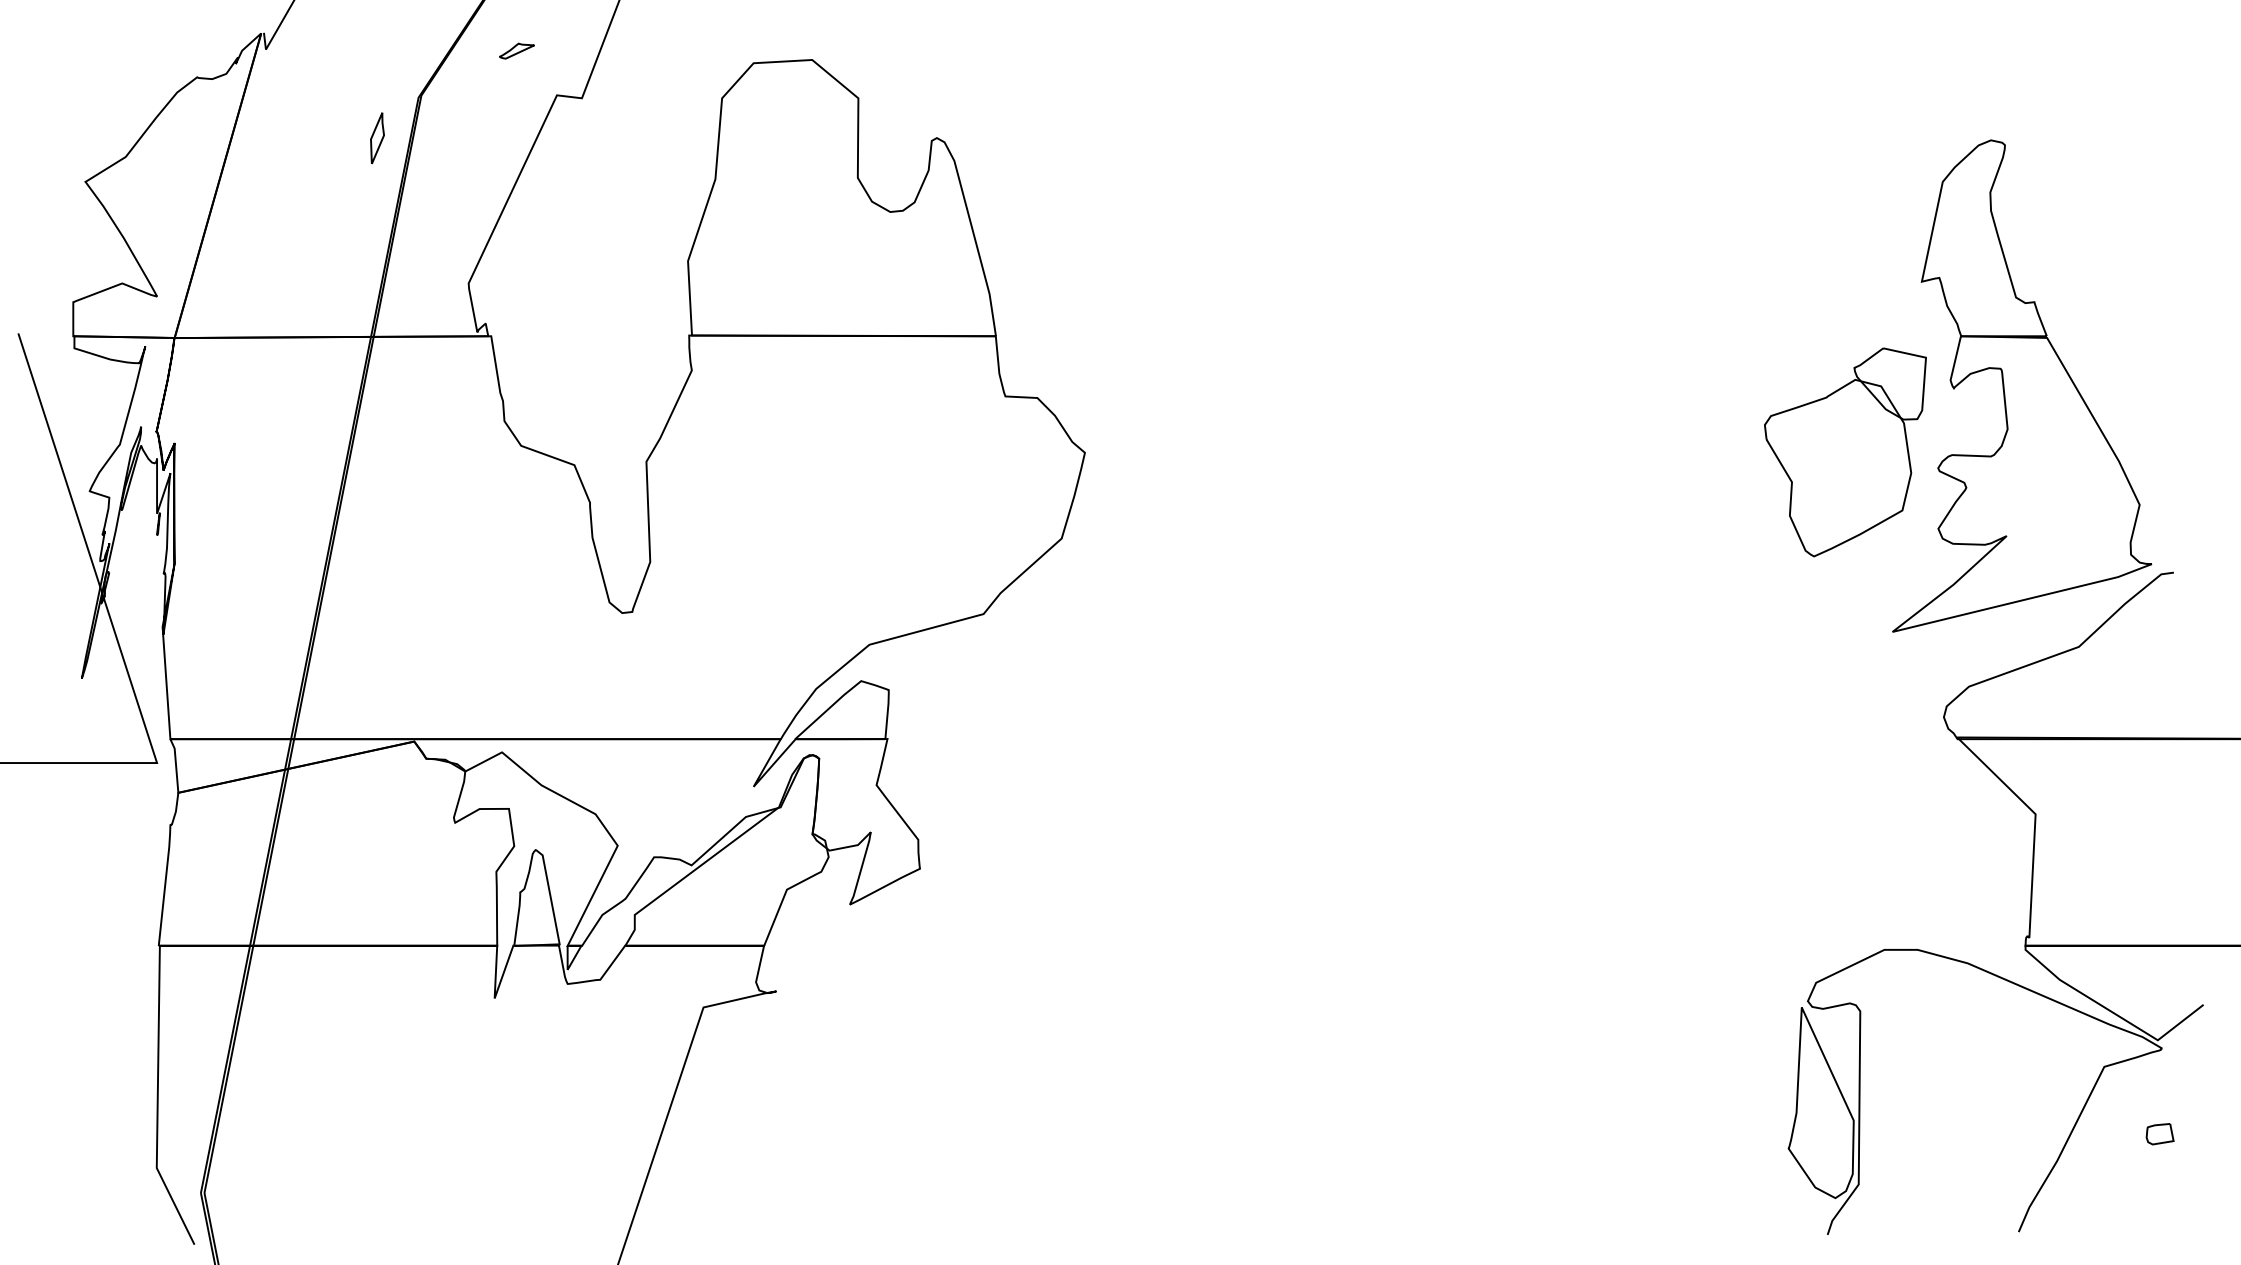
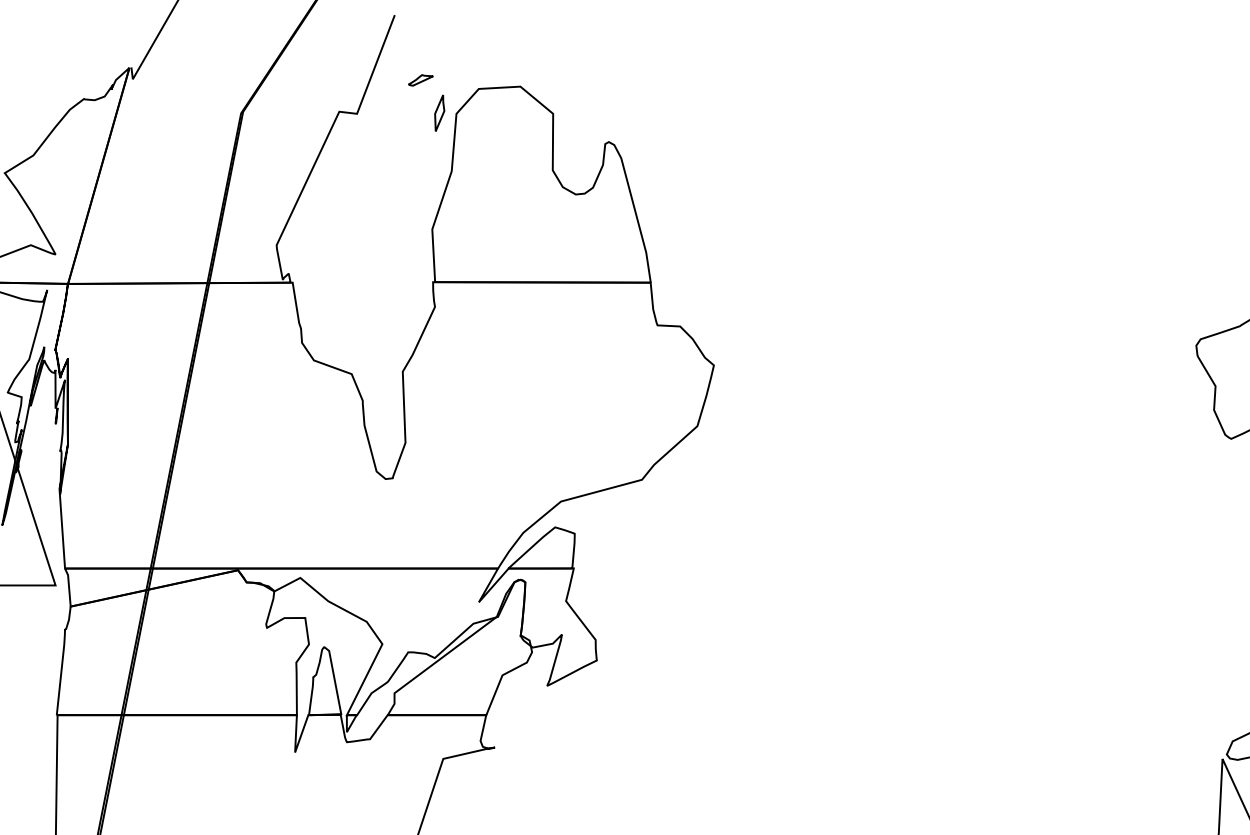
part: (516, 50) -> (420, 79), moved
part: (377, 138) -> (439, 113), moved

